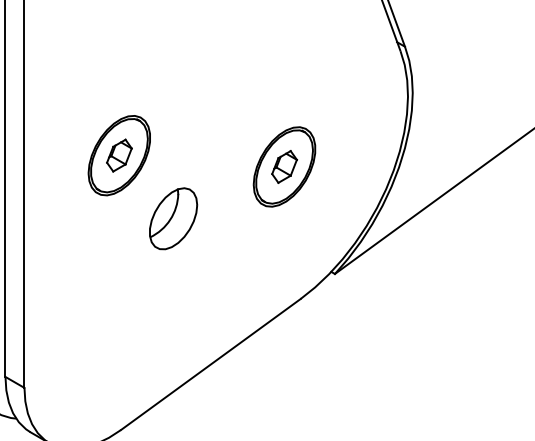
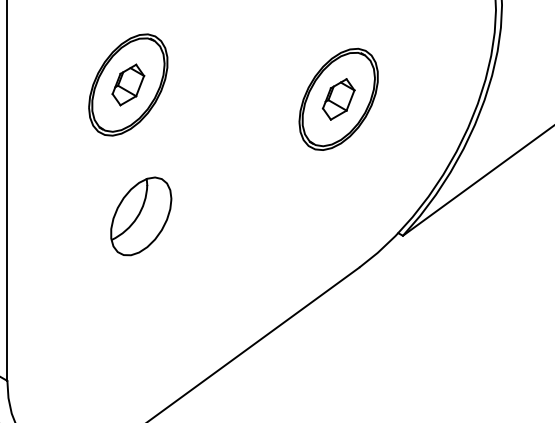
part: (173, 218) -> (141, 216), moved

